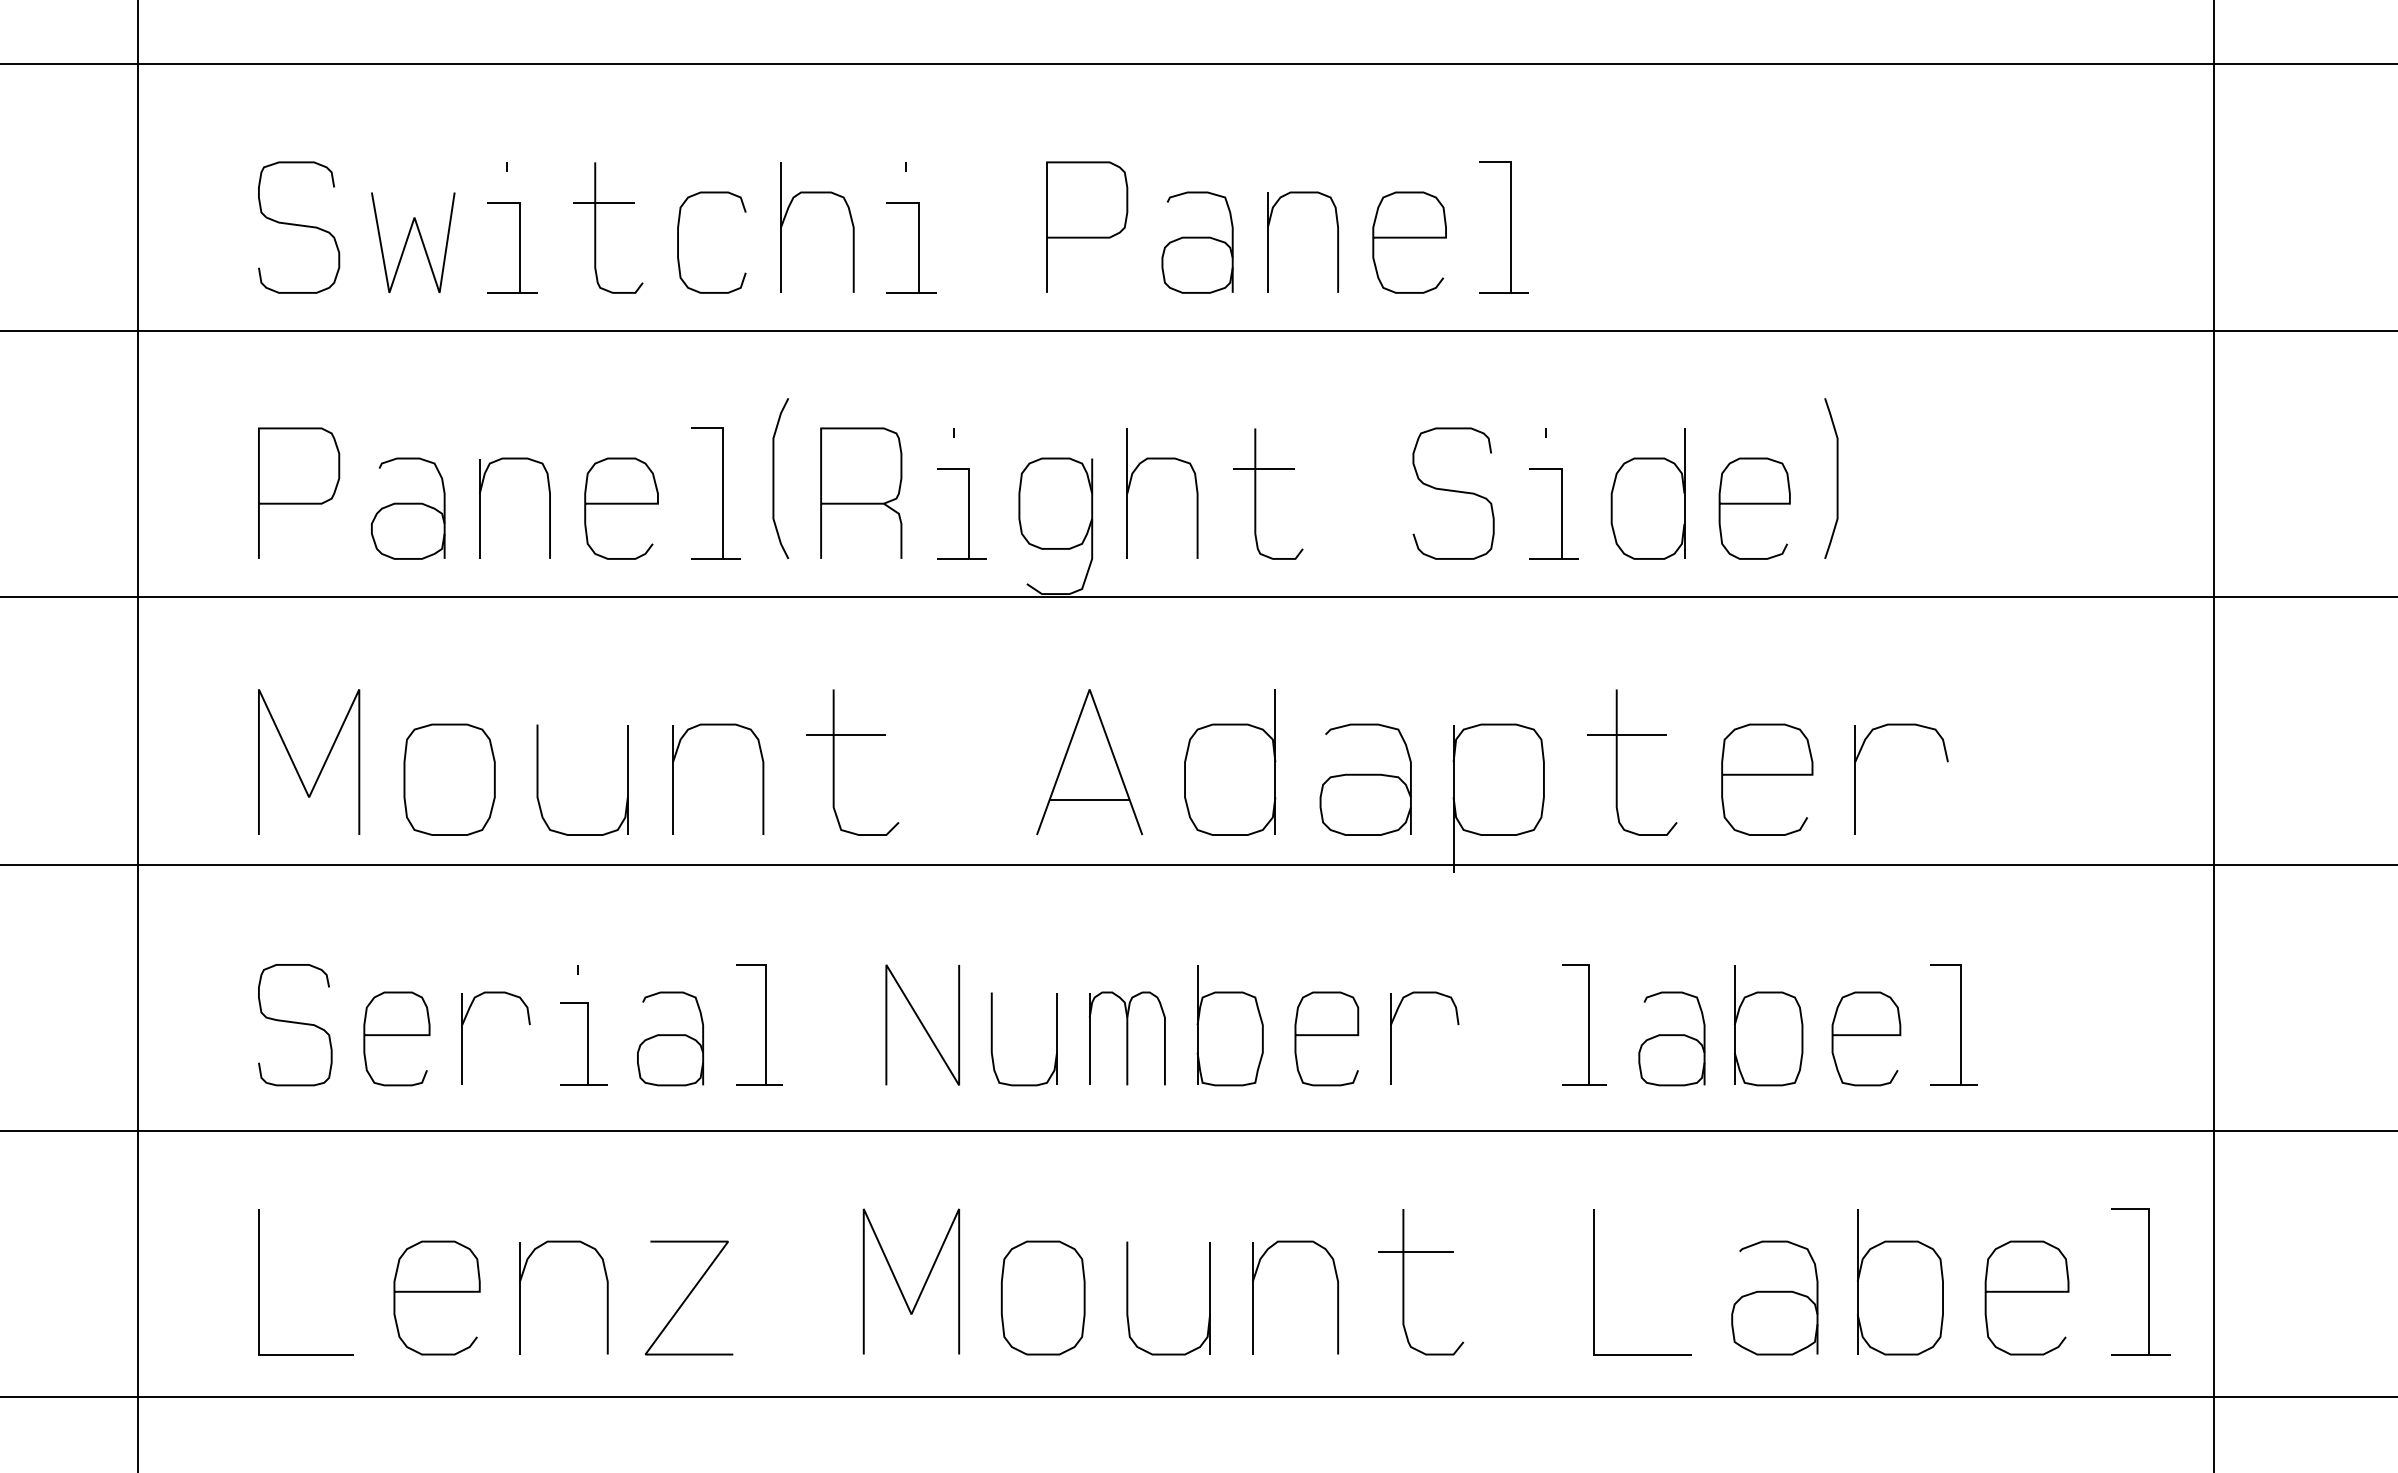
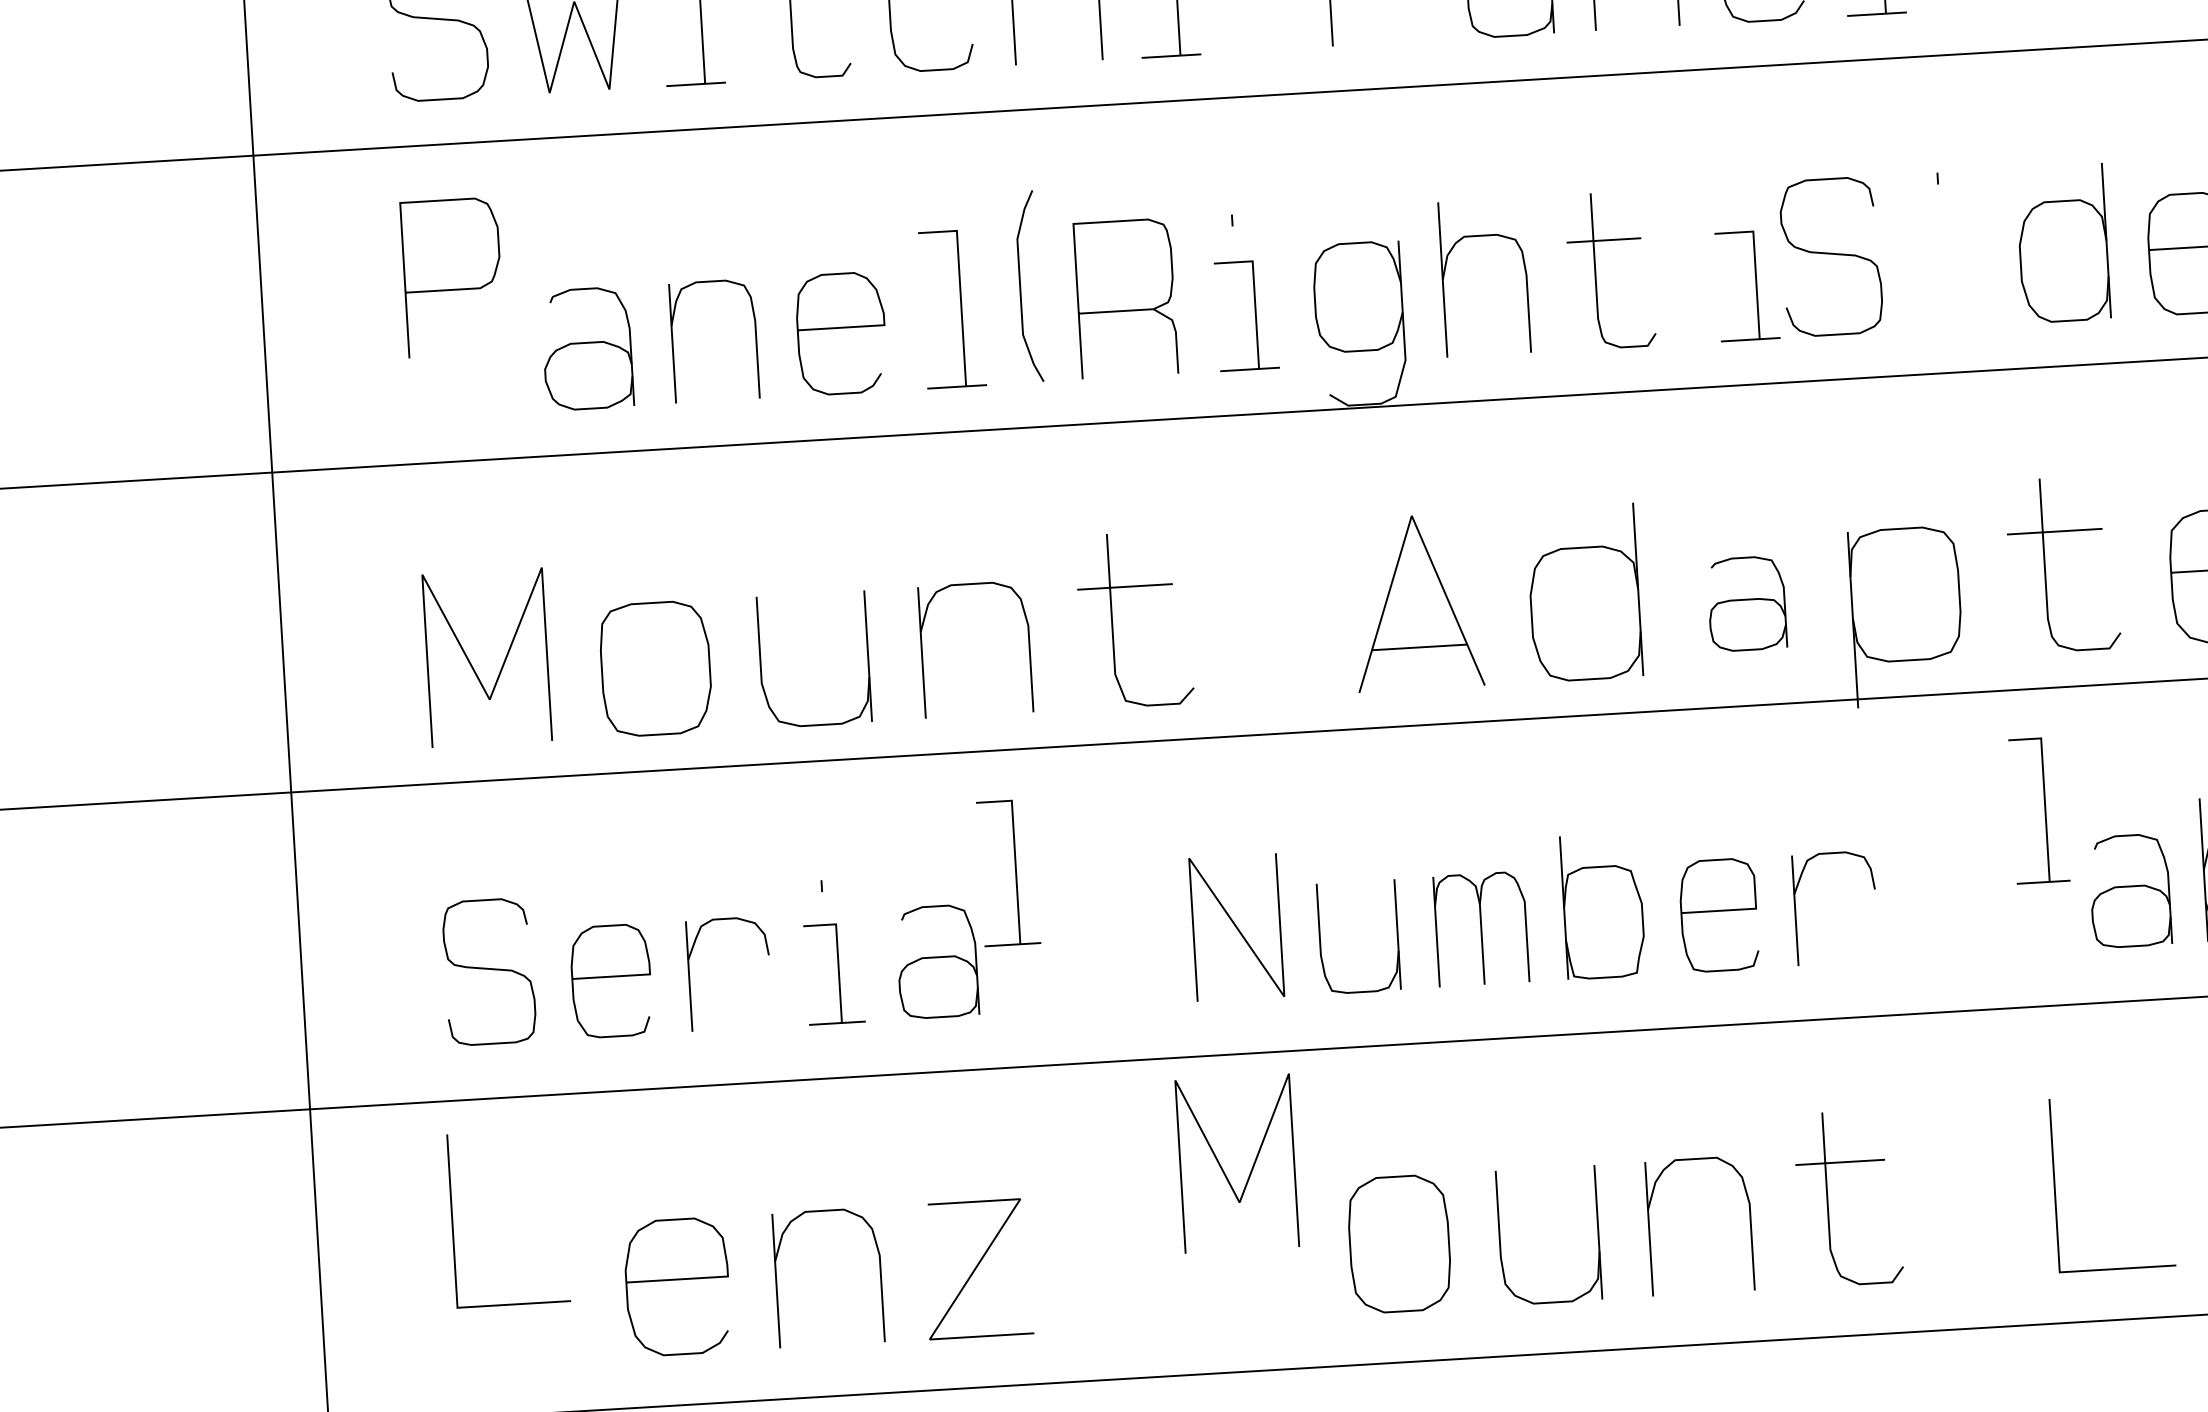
curve: (299, 502) -> (453, 288), moved
part: (1561, 513) -> (1756, 285), moved
part: (1365, 779) -> (1746, 603), size x0.7
part: (759, 1024) -> (1008, 872), moved
part: (1584, 1024) -> (2039, 809), moved
curve: (259, 1282) -> (453, 1221), moved
curve: (900, 1287) -> (1224, 1171), moved

